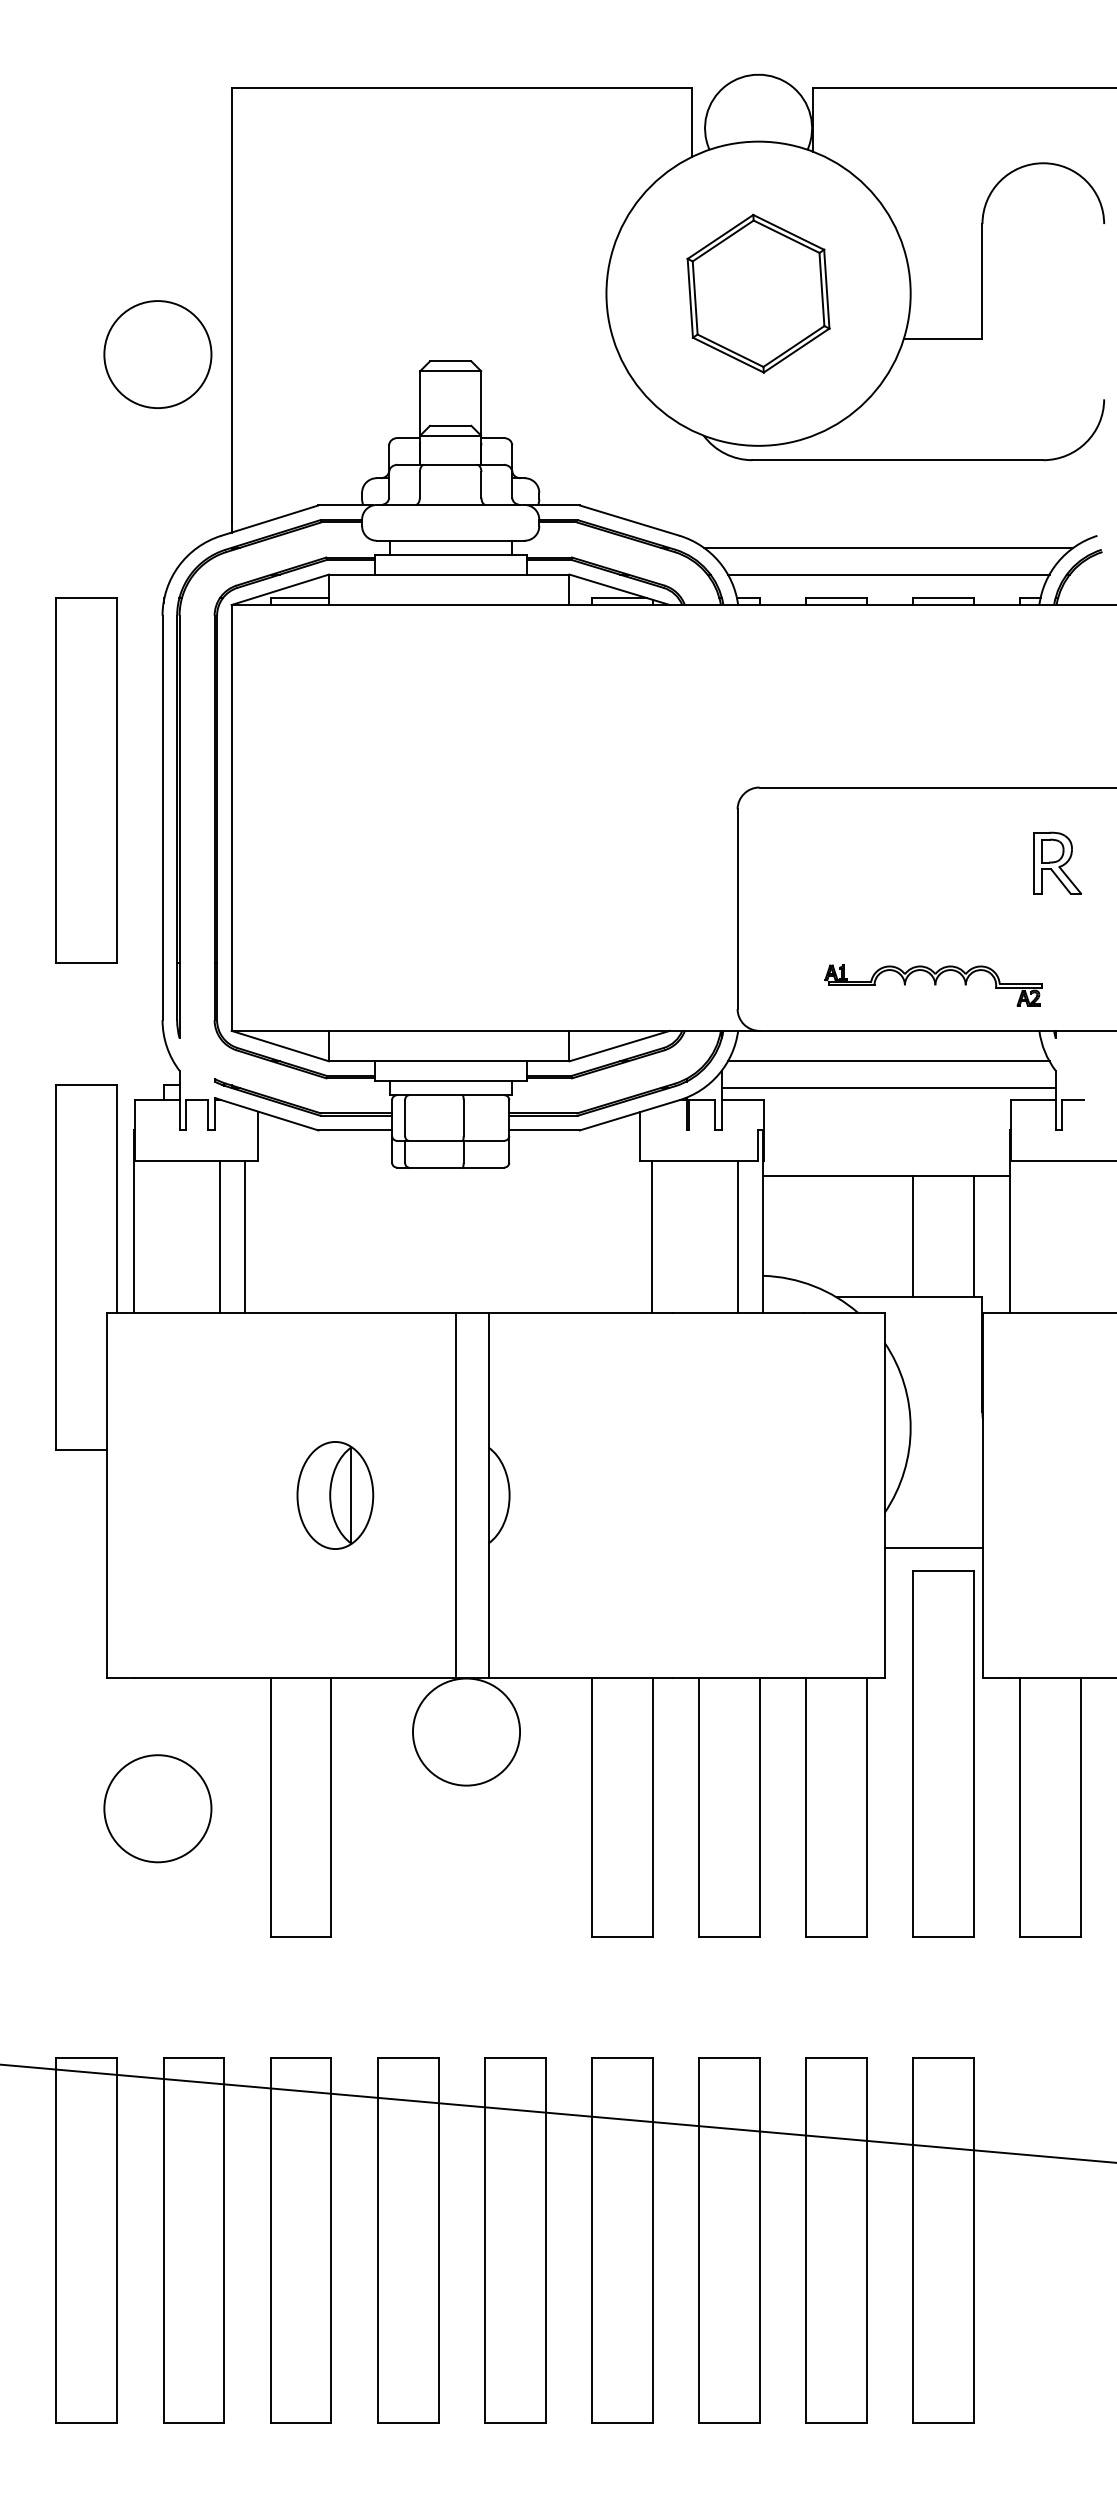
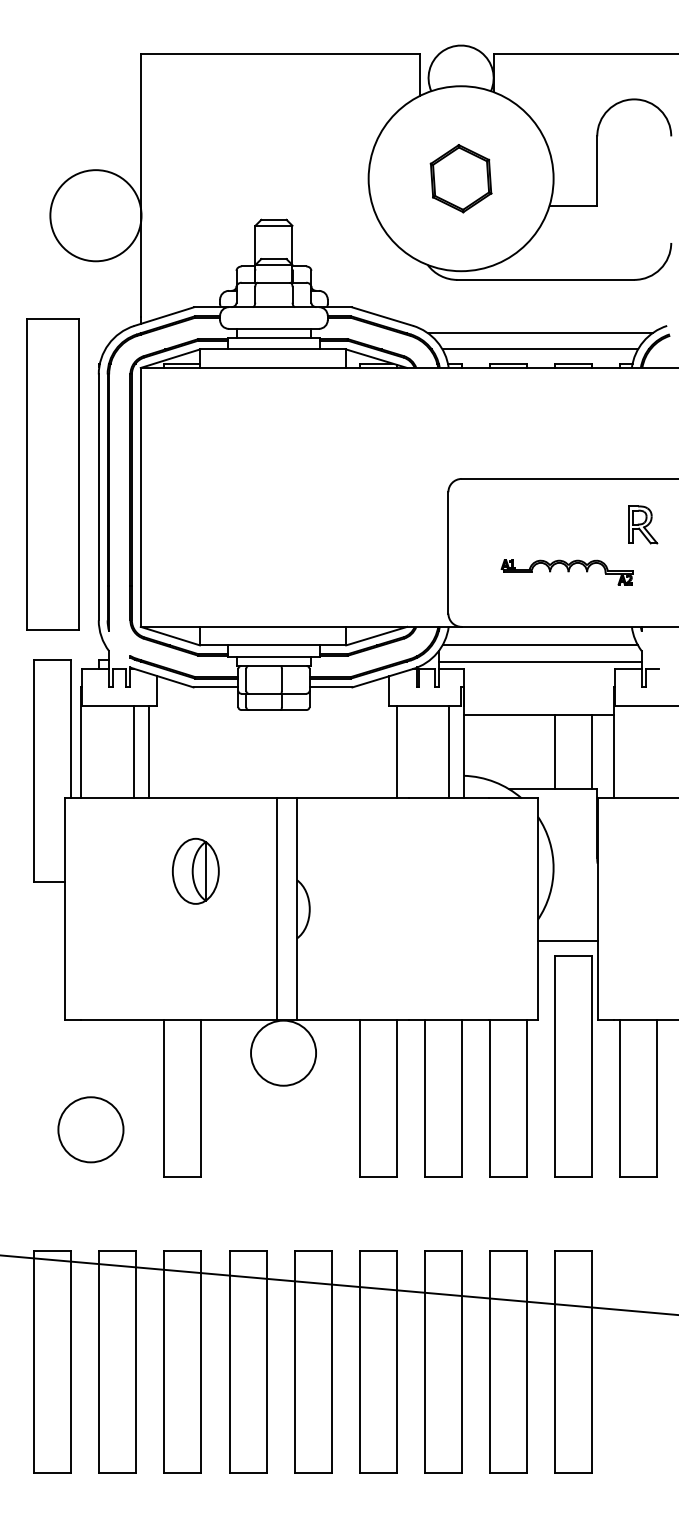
part: (757, 293) -> (460, 178), size x0.7
circle: (157, 354) -> (95, 215), size x1.4
part: (86, 780) -> (52, 474), size x1.4
part: (931, 985) -> (566, 572), moved
part: (334, 1494) -> (195, 870), moved
circle: (157, 1808) -> (90, 1129), moved

